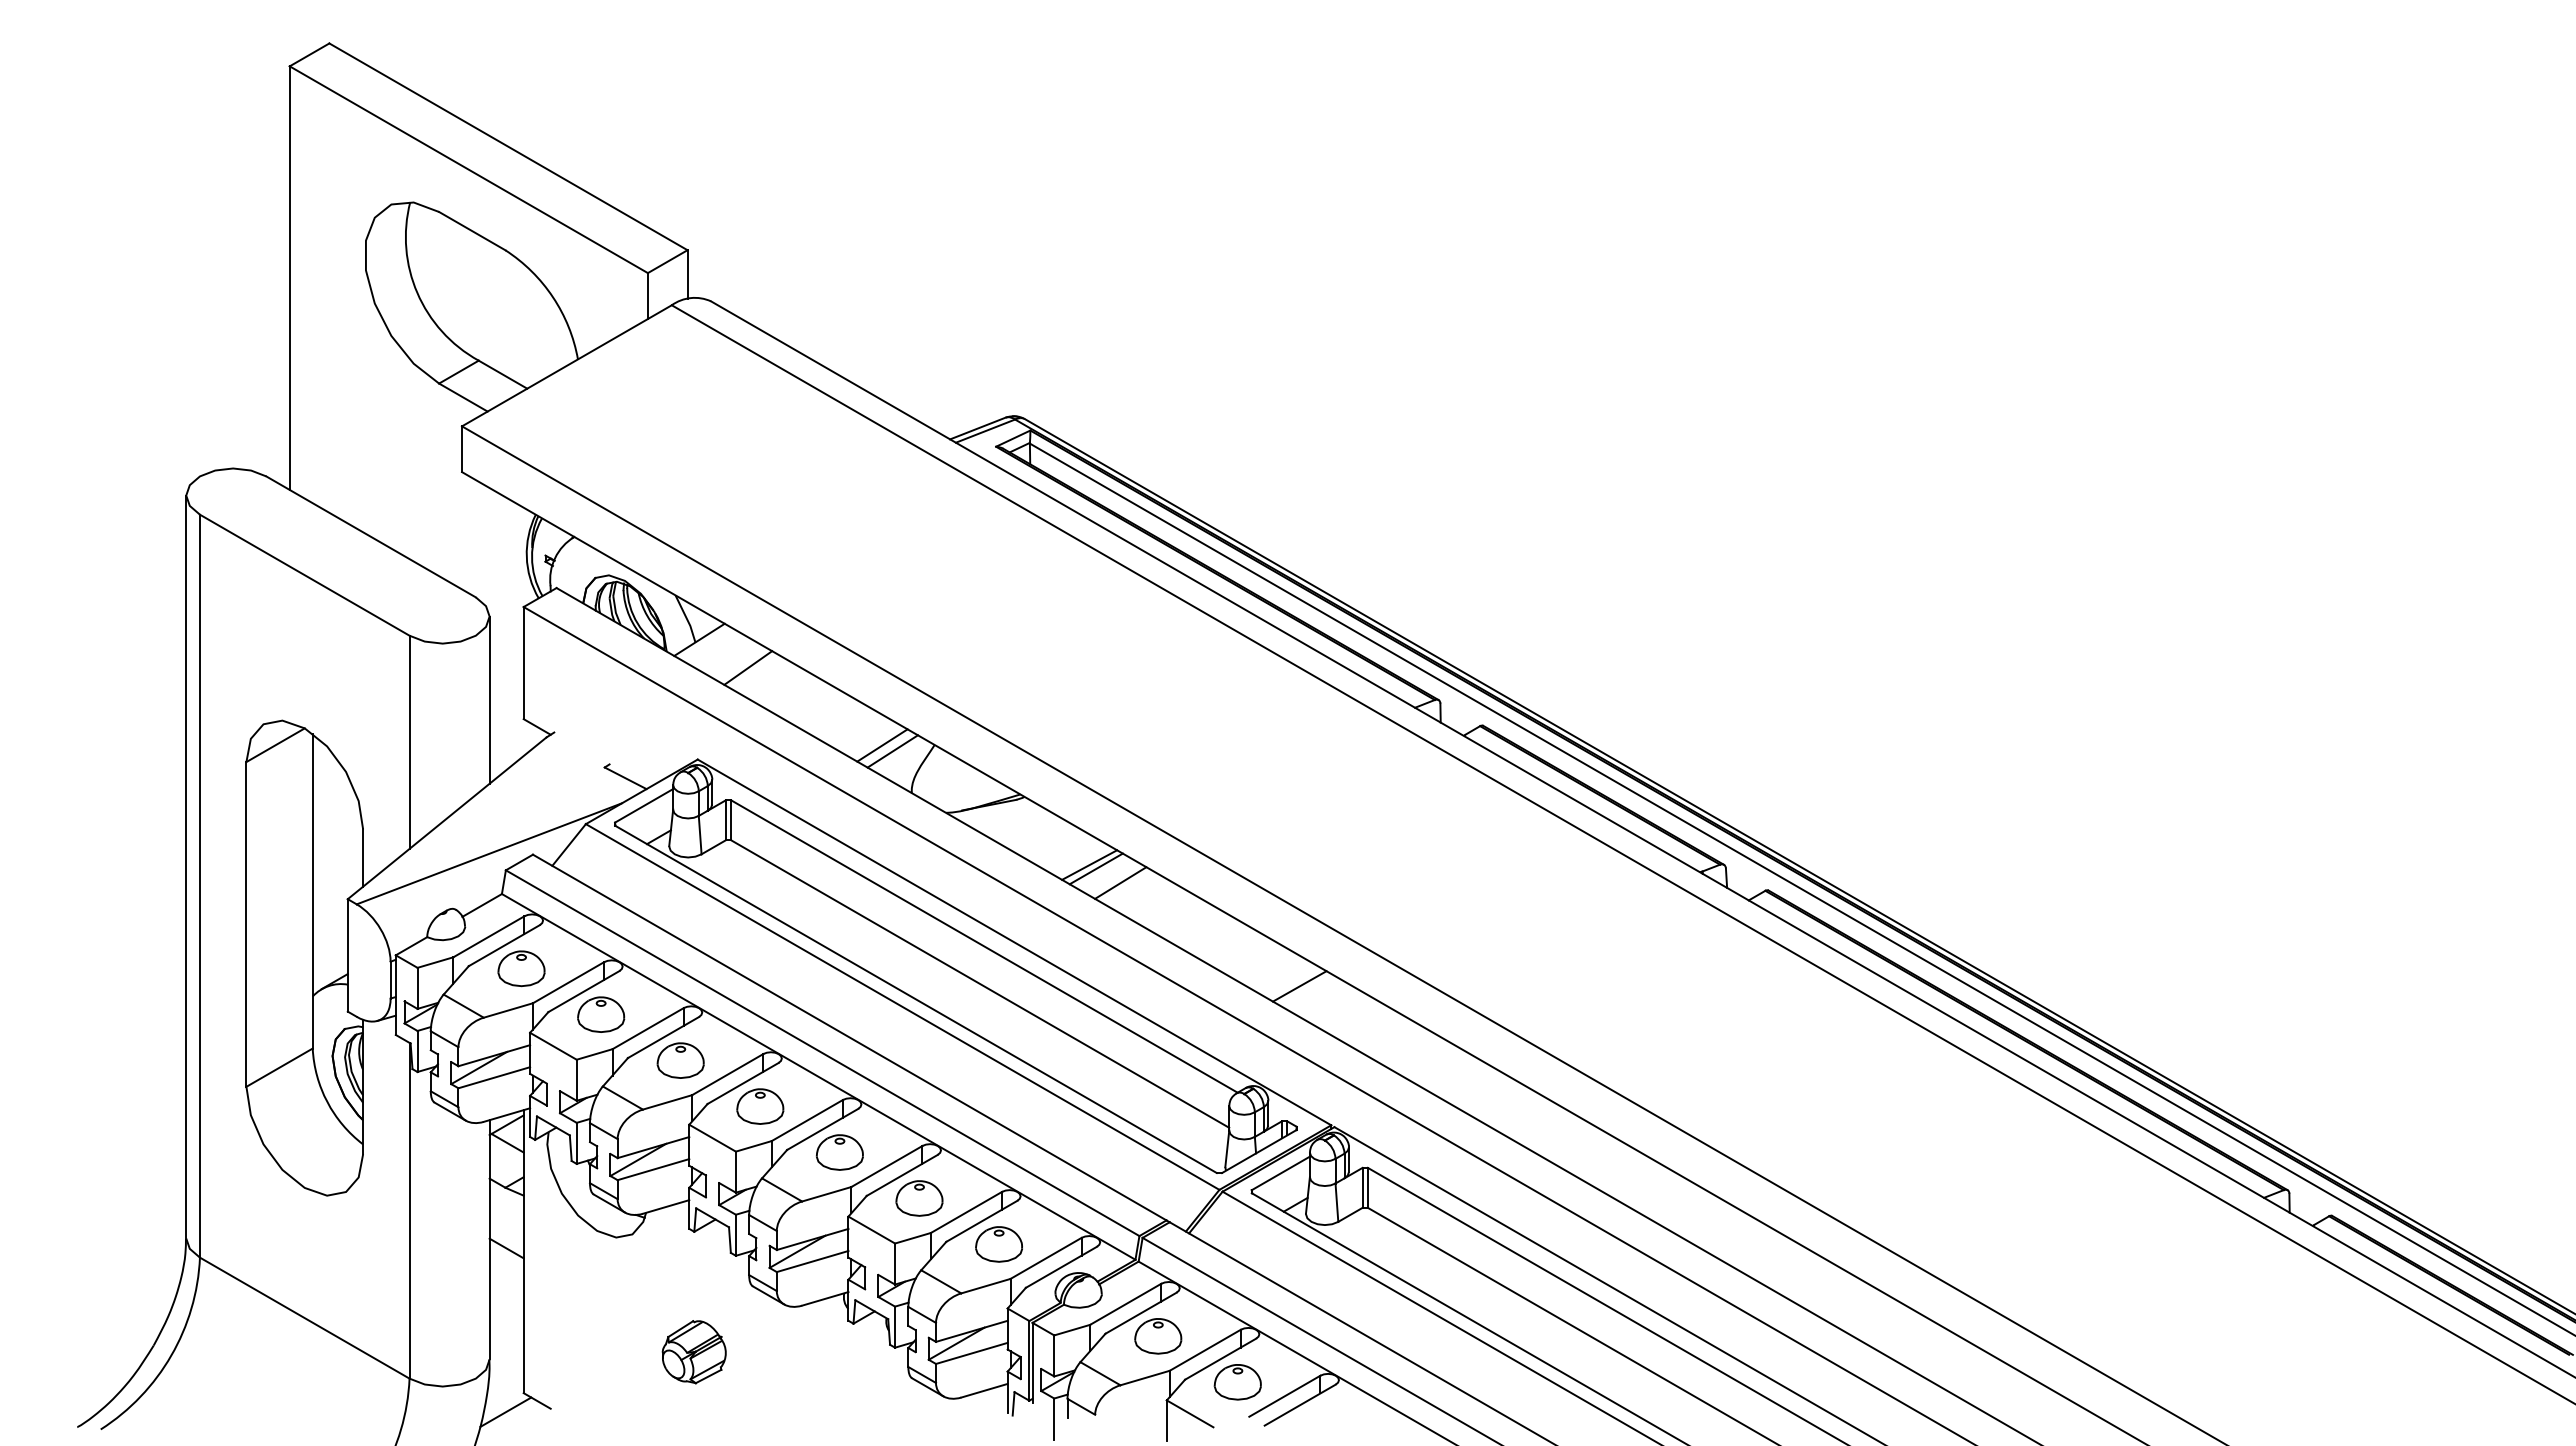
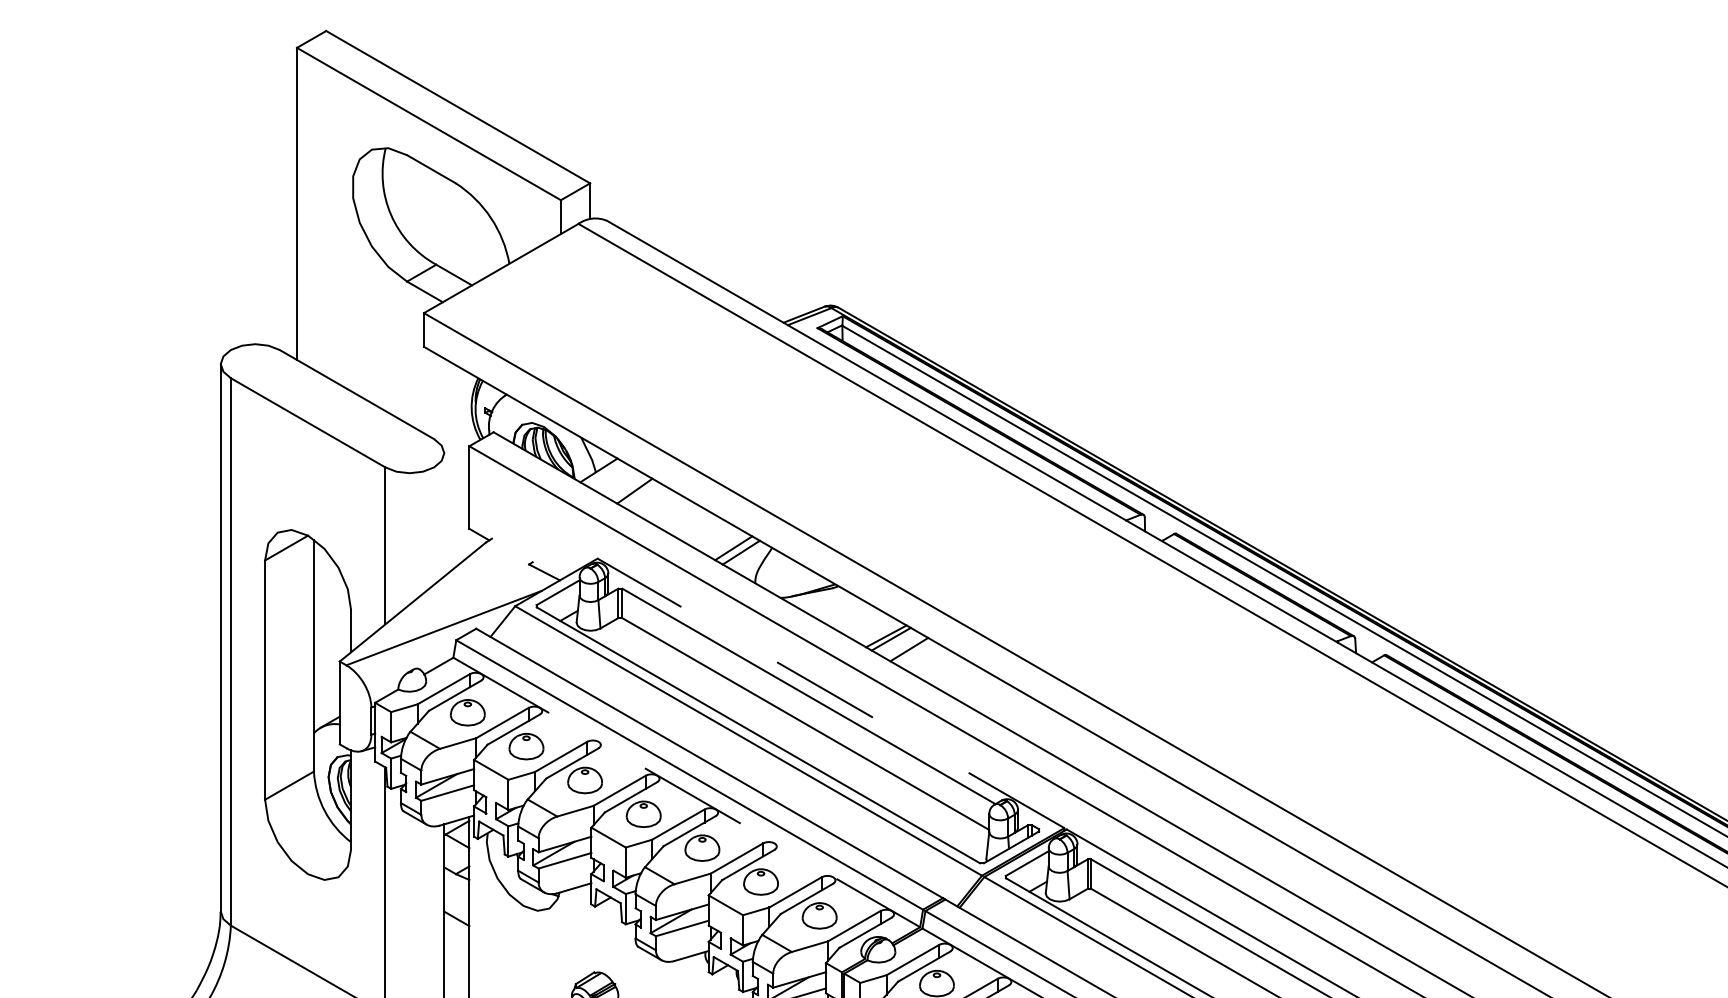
line: (489, 699) -> (444, 514), removed
line: (1014, 942) -> (831, 693), solid -> dashed
line: (1299, 986) -> (1041, 725), removed
line: (818, 1076) -> (686, 792), solid -> dashed

